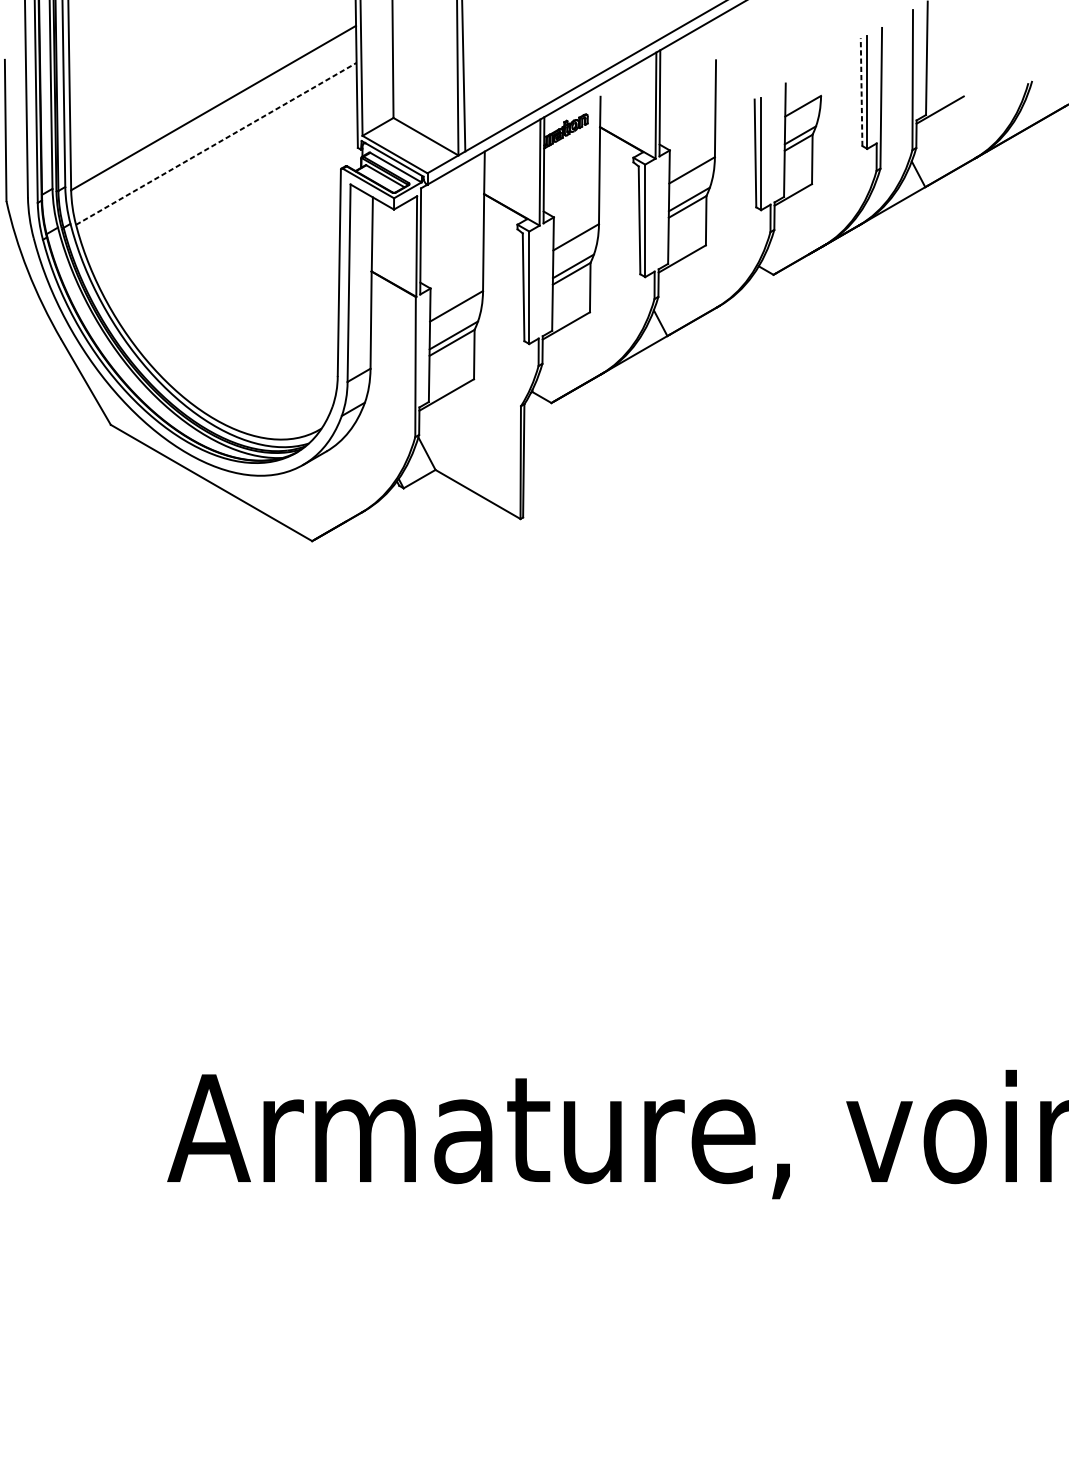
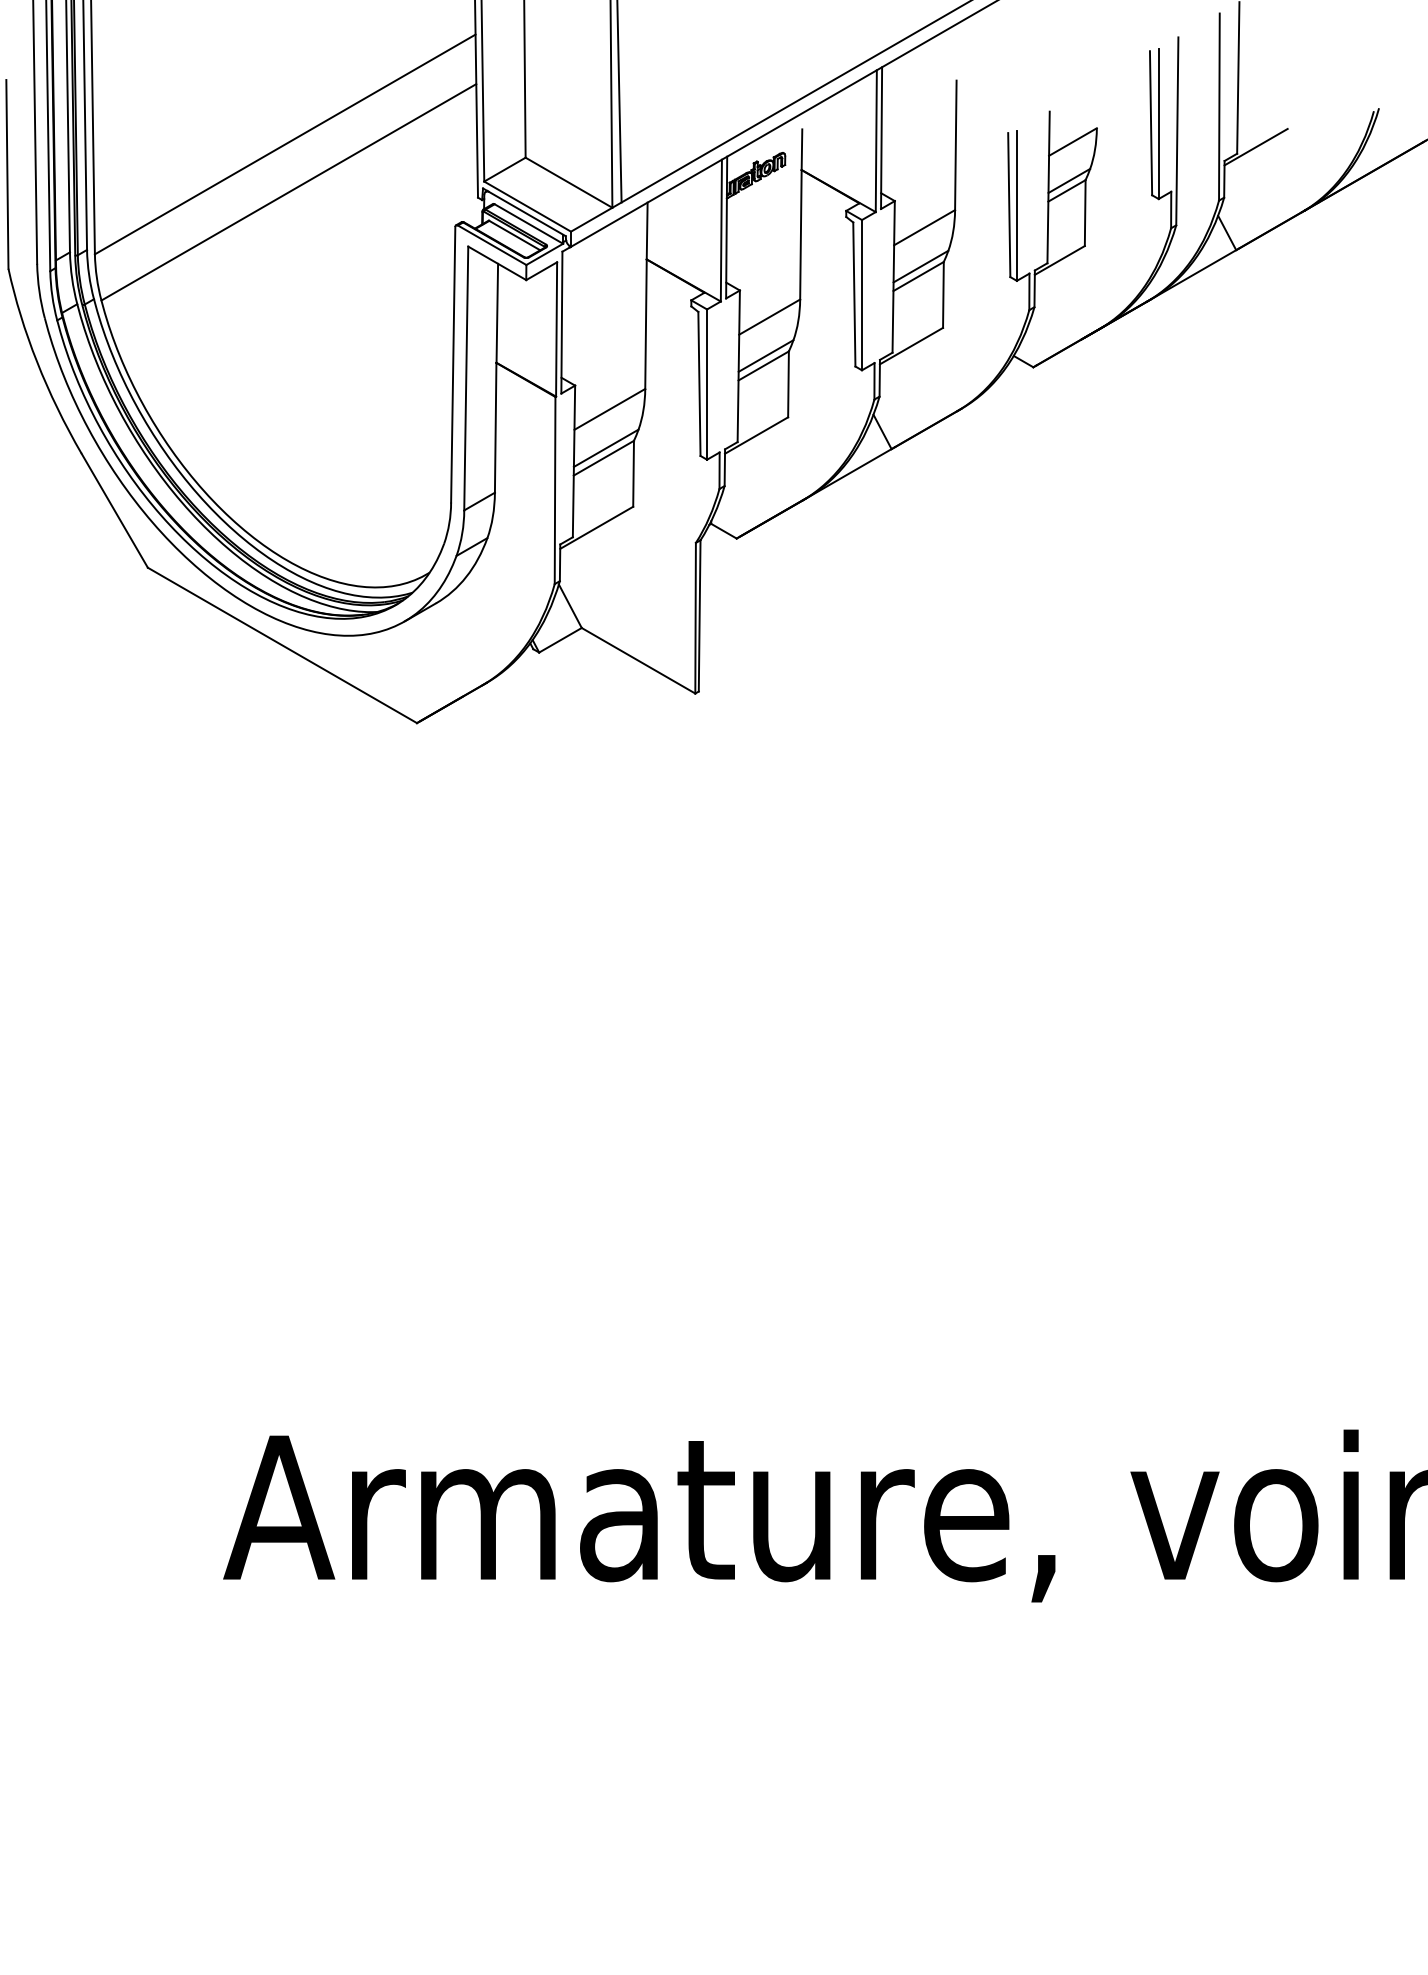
line: (861, 91) -> (1151, 122), dashed -> solid
line: (216, 144) -> (289, 192), dashed -> solid

